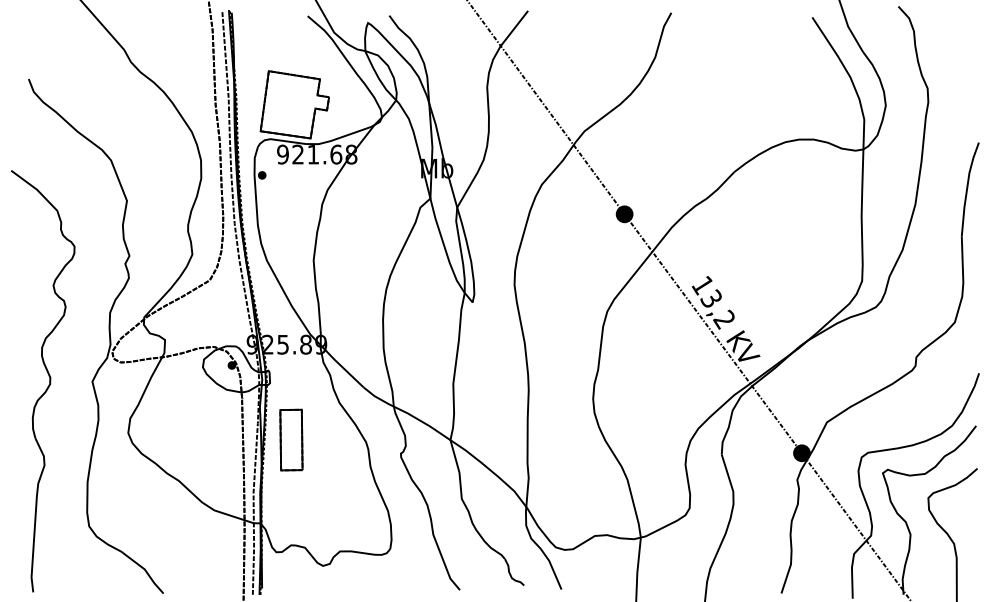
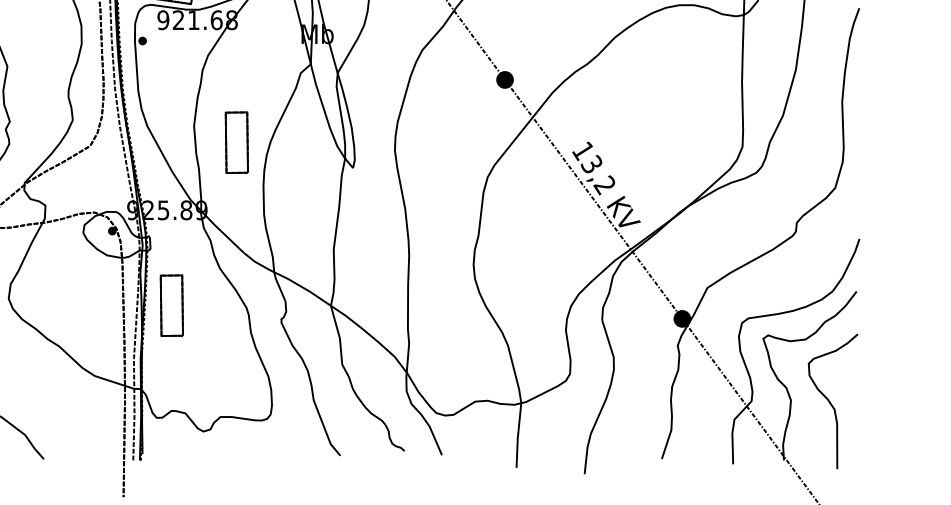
part: (356, 276) -> (236, 142), added

